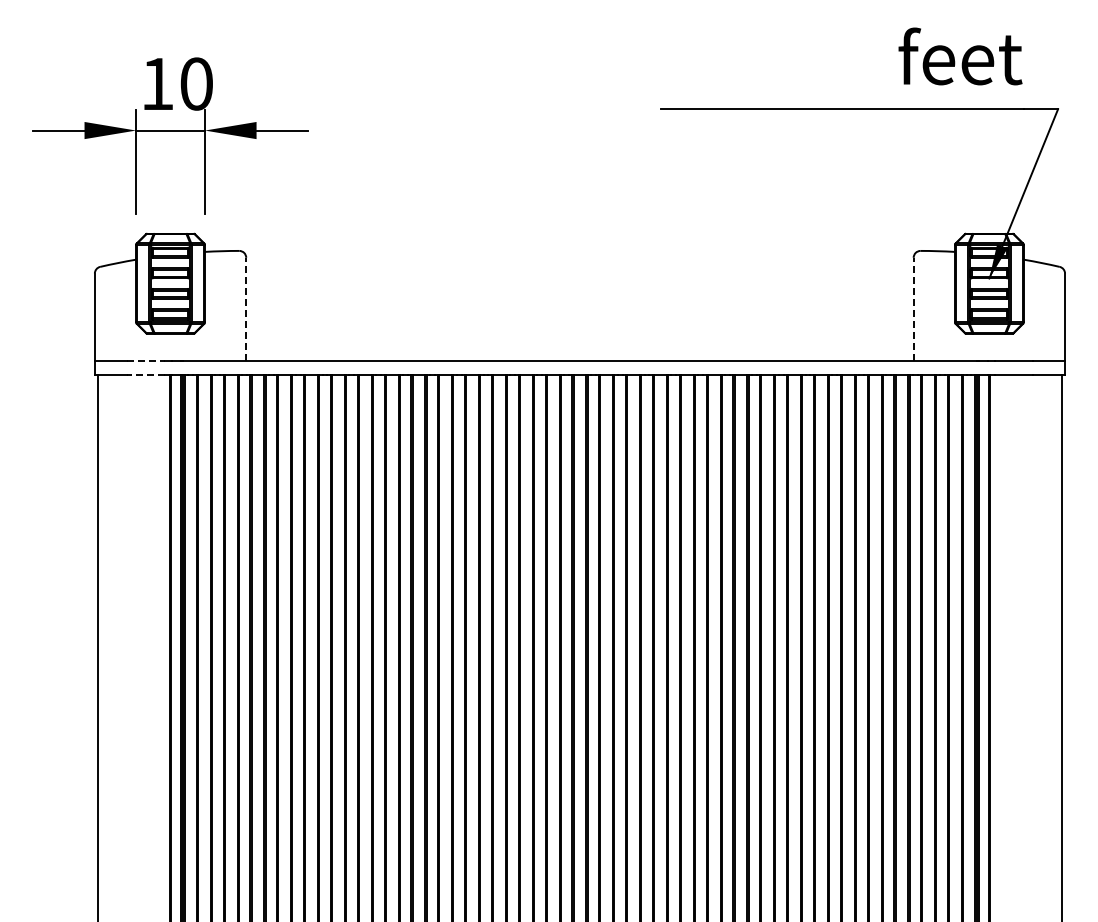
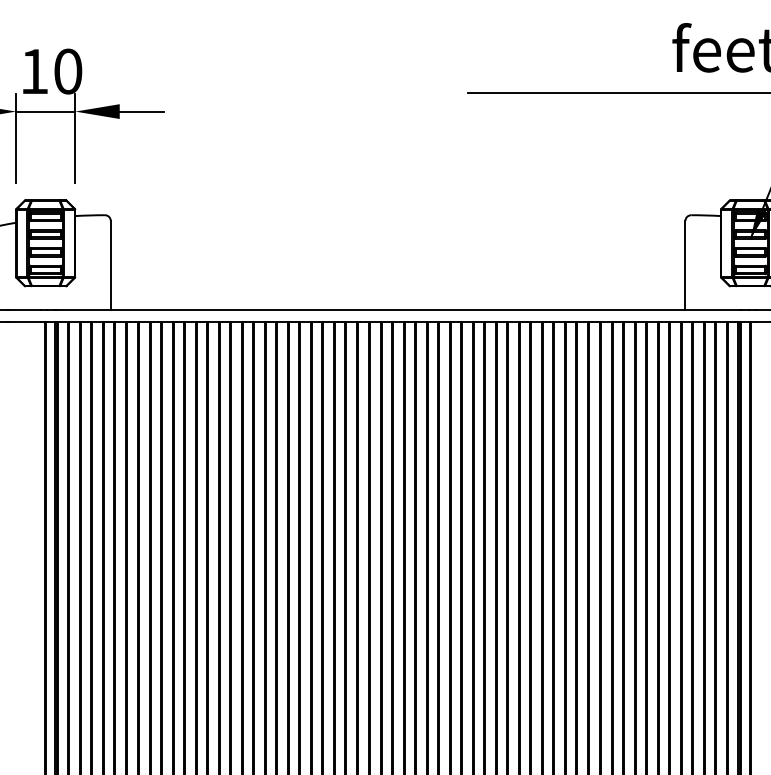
line: (246, 309) -> (111, 265), dashed -> solid
line: (913, 309) -> (685, 265), dashed -> solid
line: (146, 361) -> (25, 310), dashed -> solid
line: (145, 374) -> (24, 321), dashed -> solid

